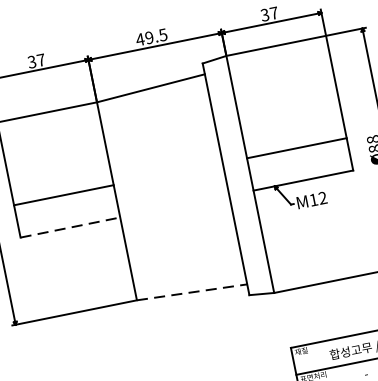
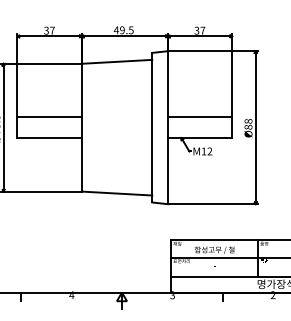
line: (71, 227) -> (50, 138), dashed -> solid
line: (192, 292) -> (117, 193), dashed -> solid

